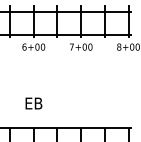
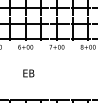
text: (33, 103) -> (28, 73), moved

